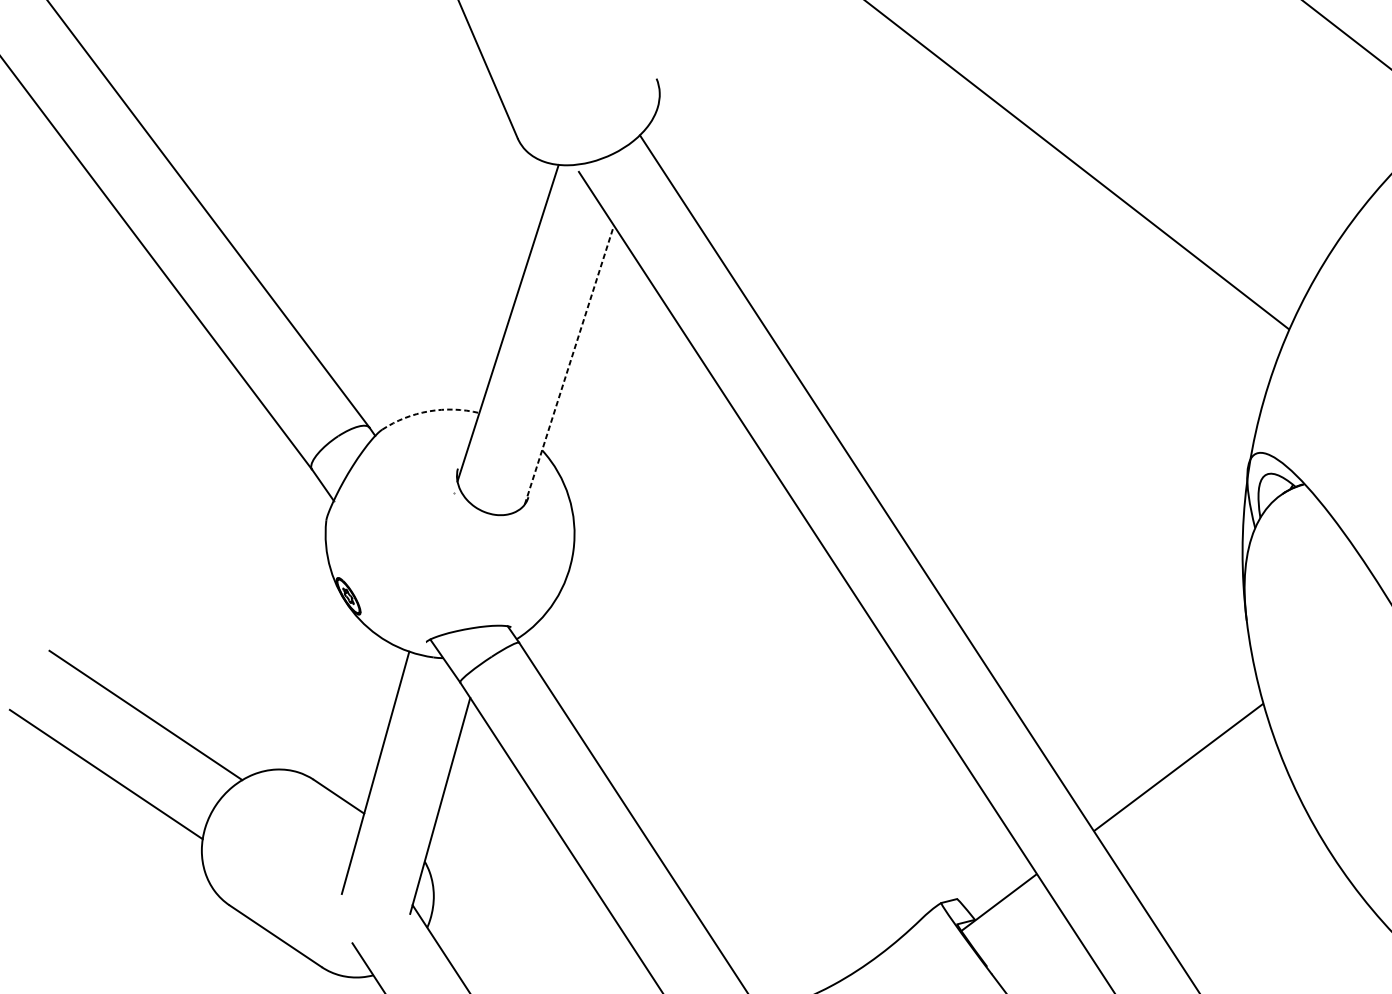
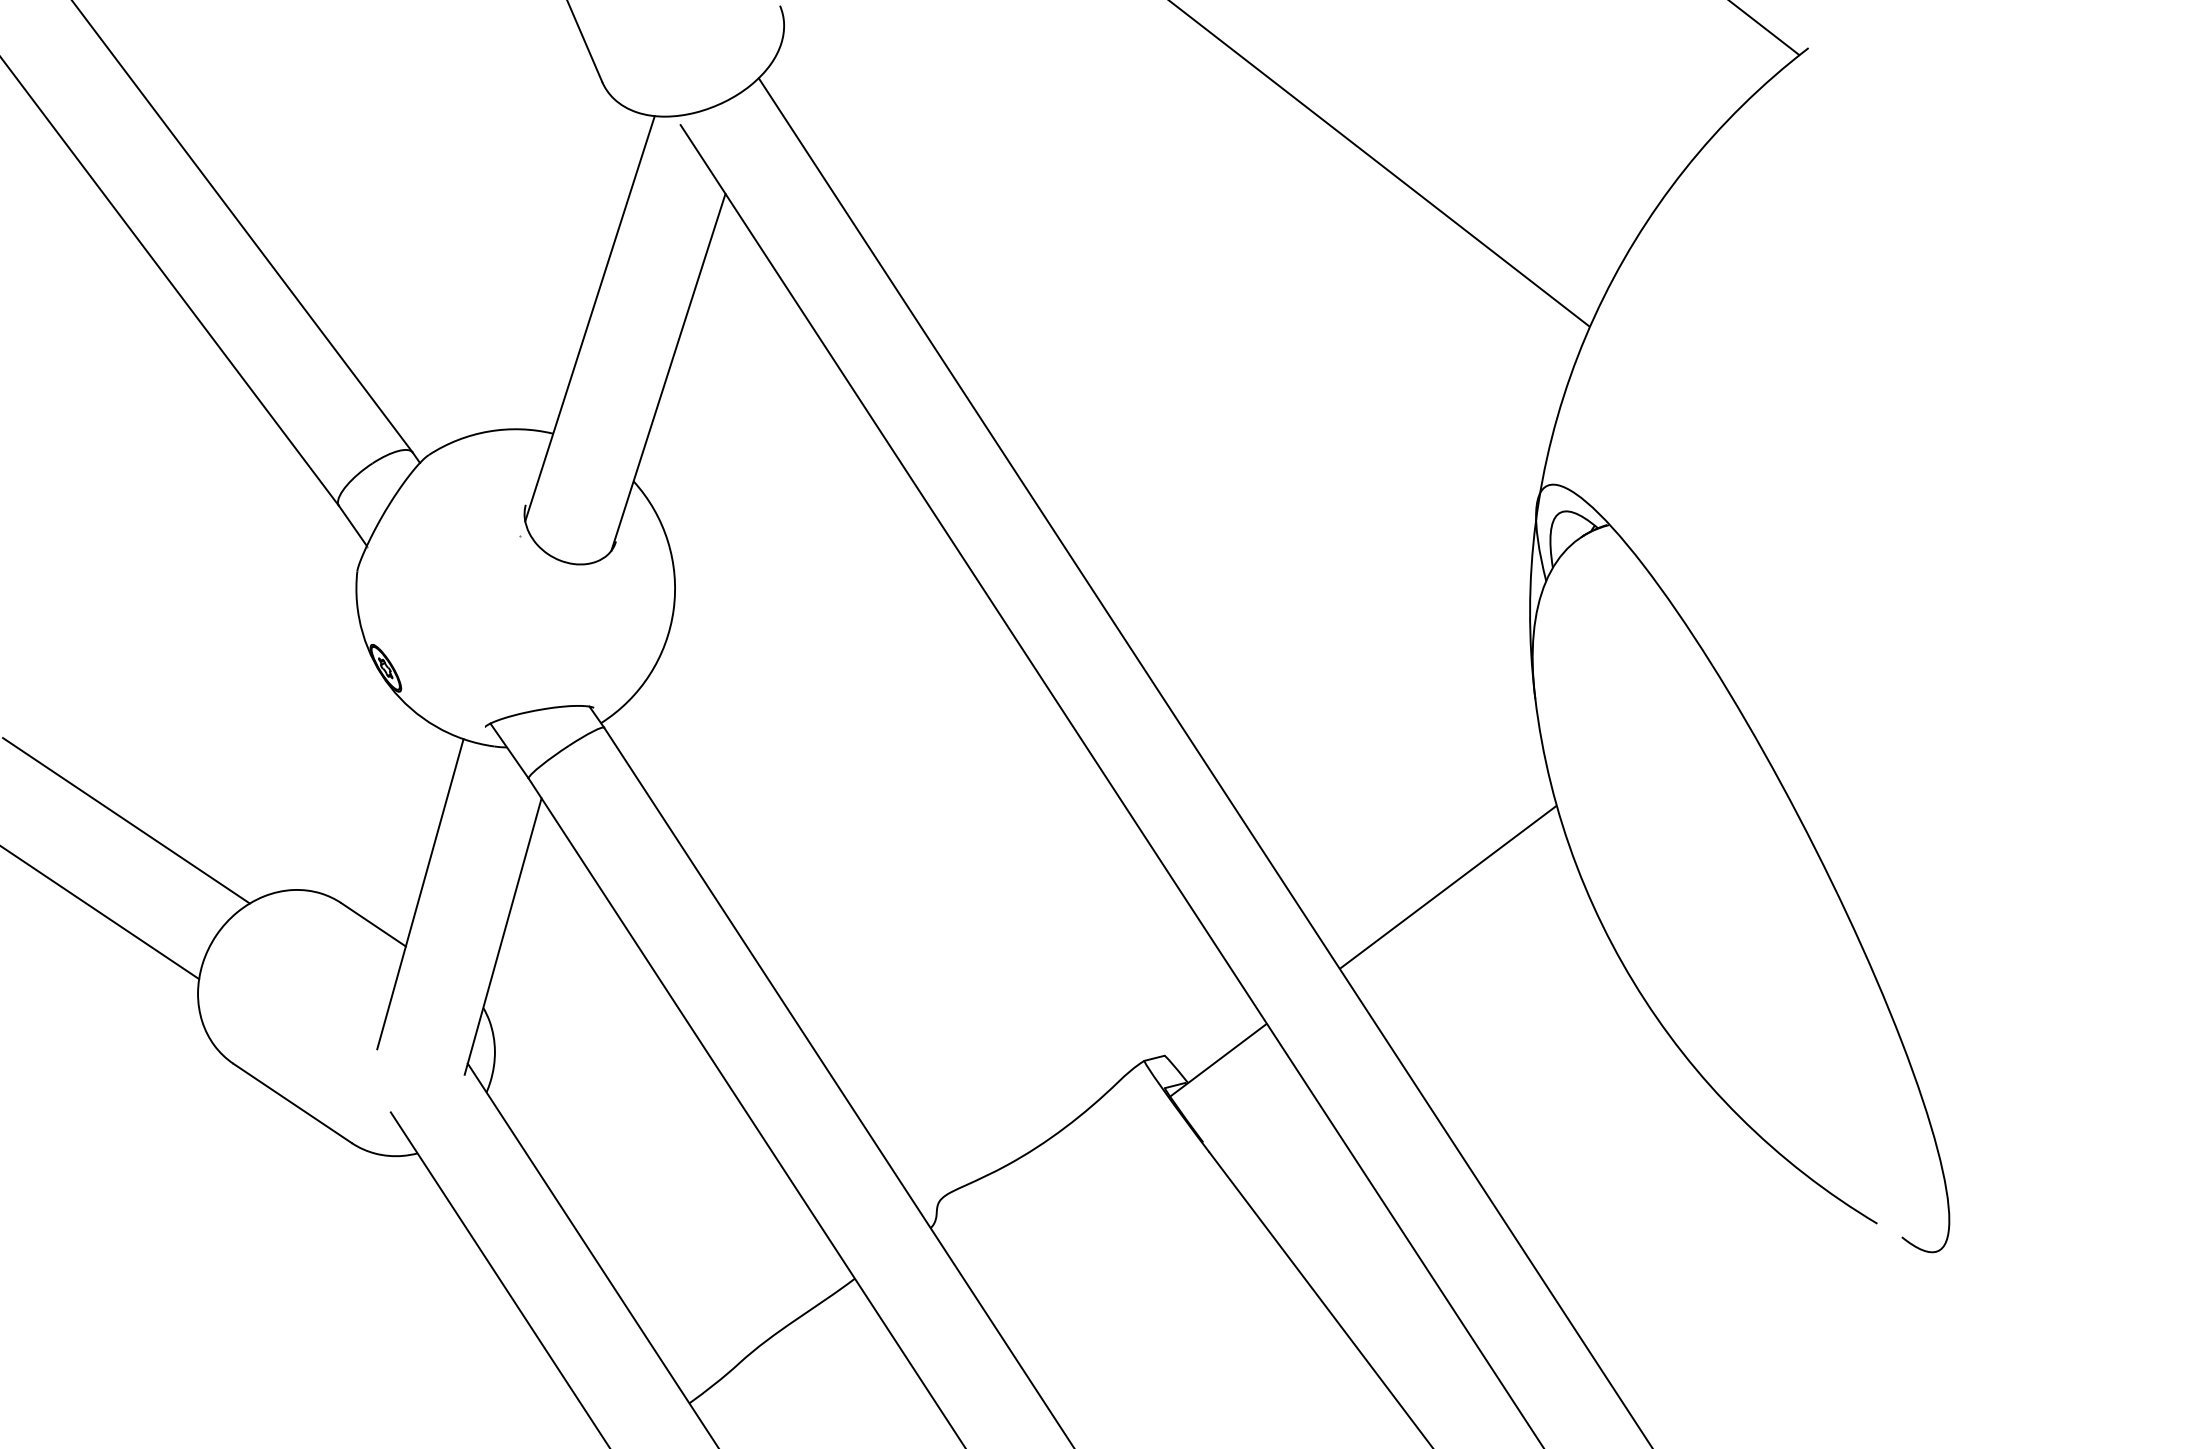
line: (569, 364) -> (668, 371), dashed -> solid
arc: (428, 411) -> (488, 431), dashed -> solid

